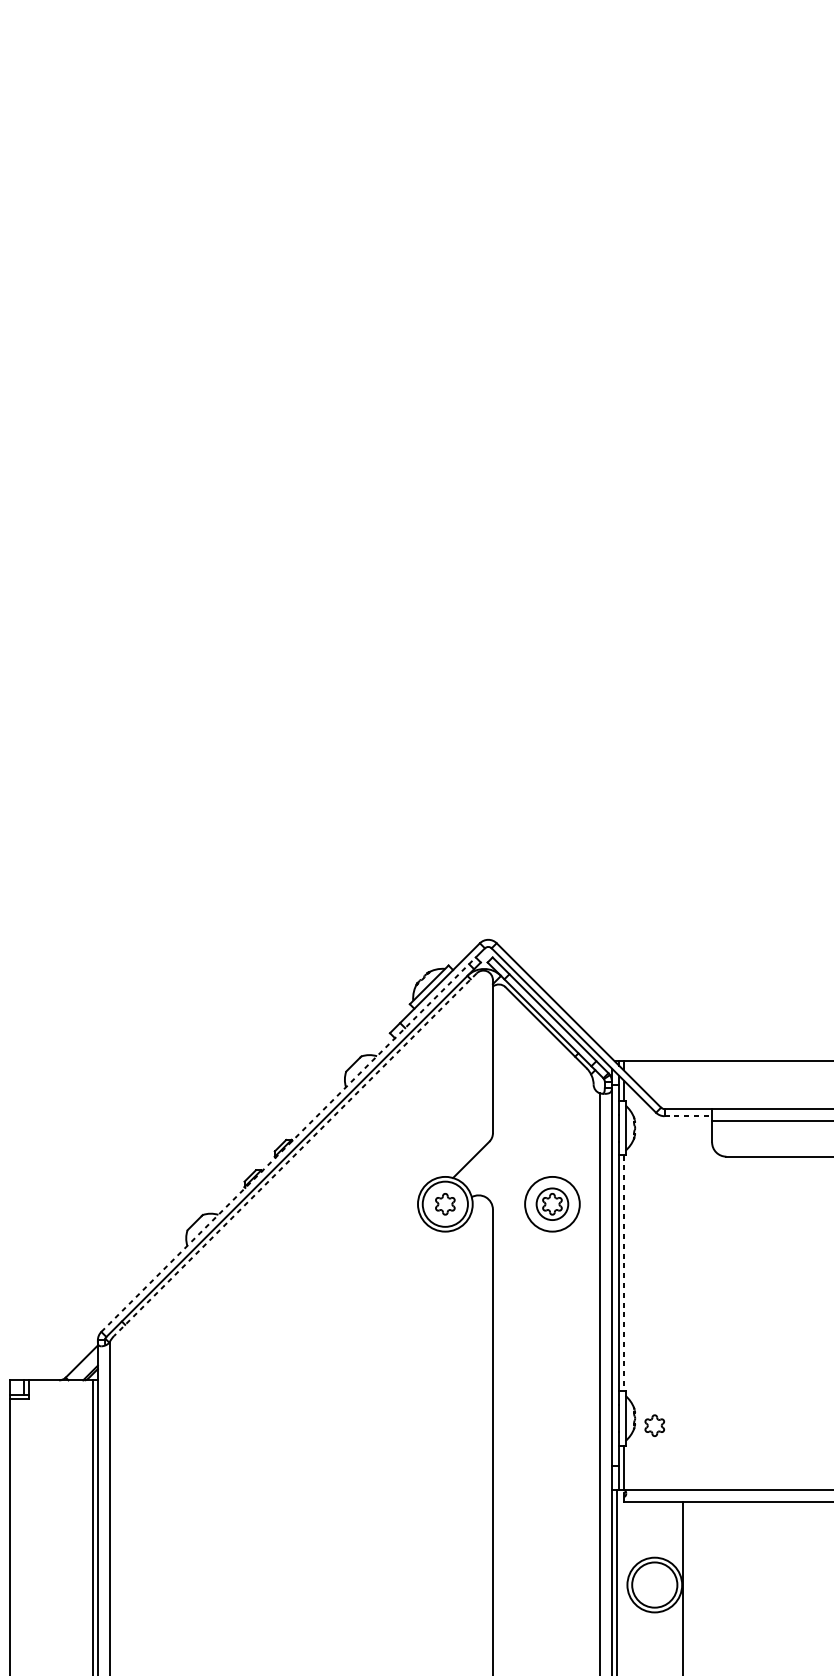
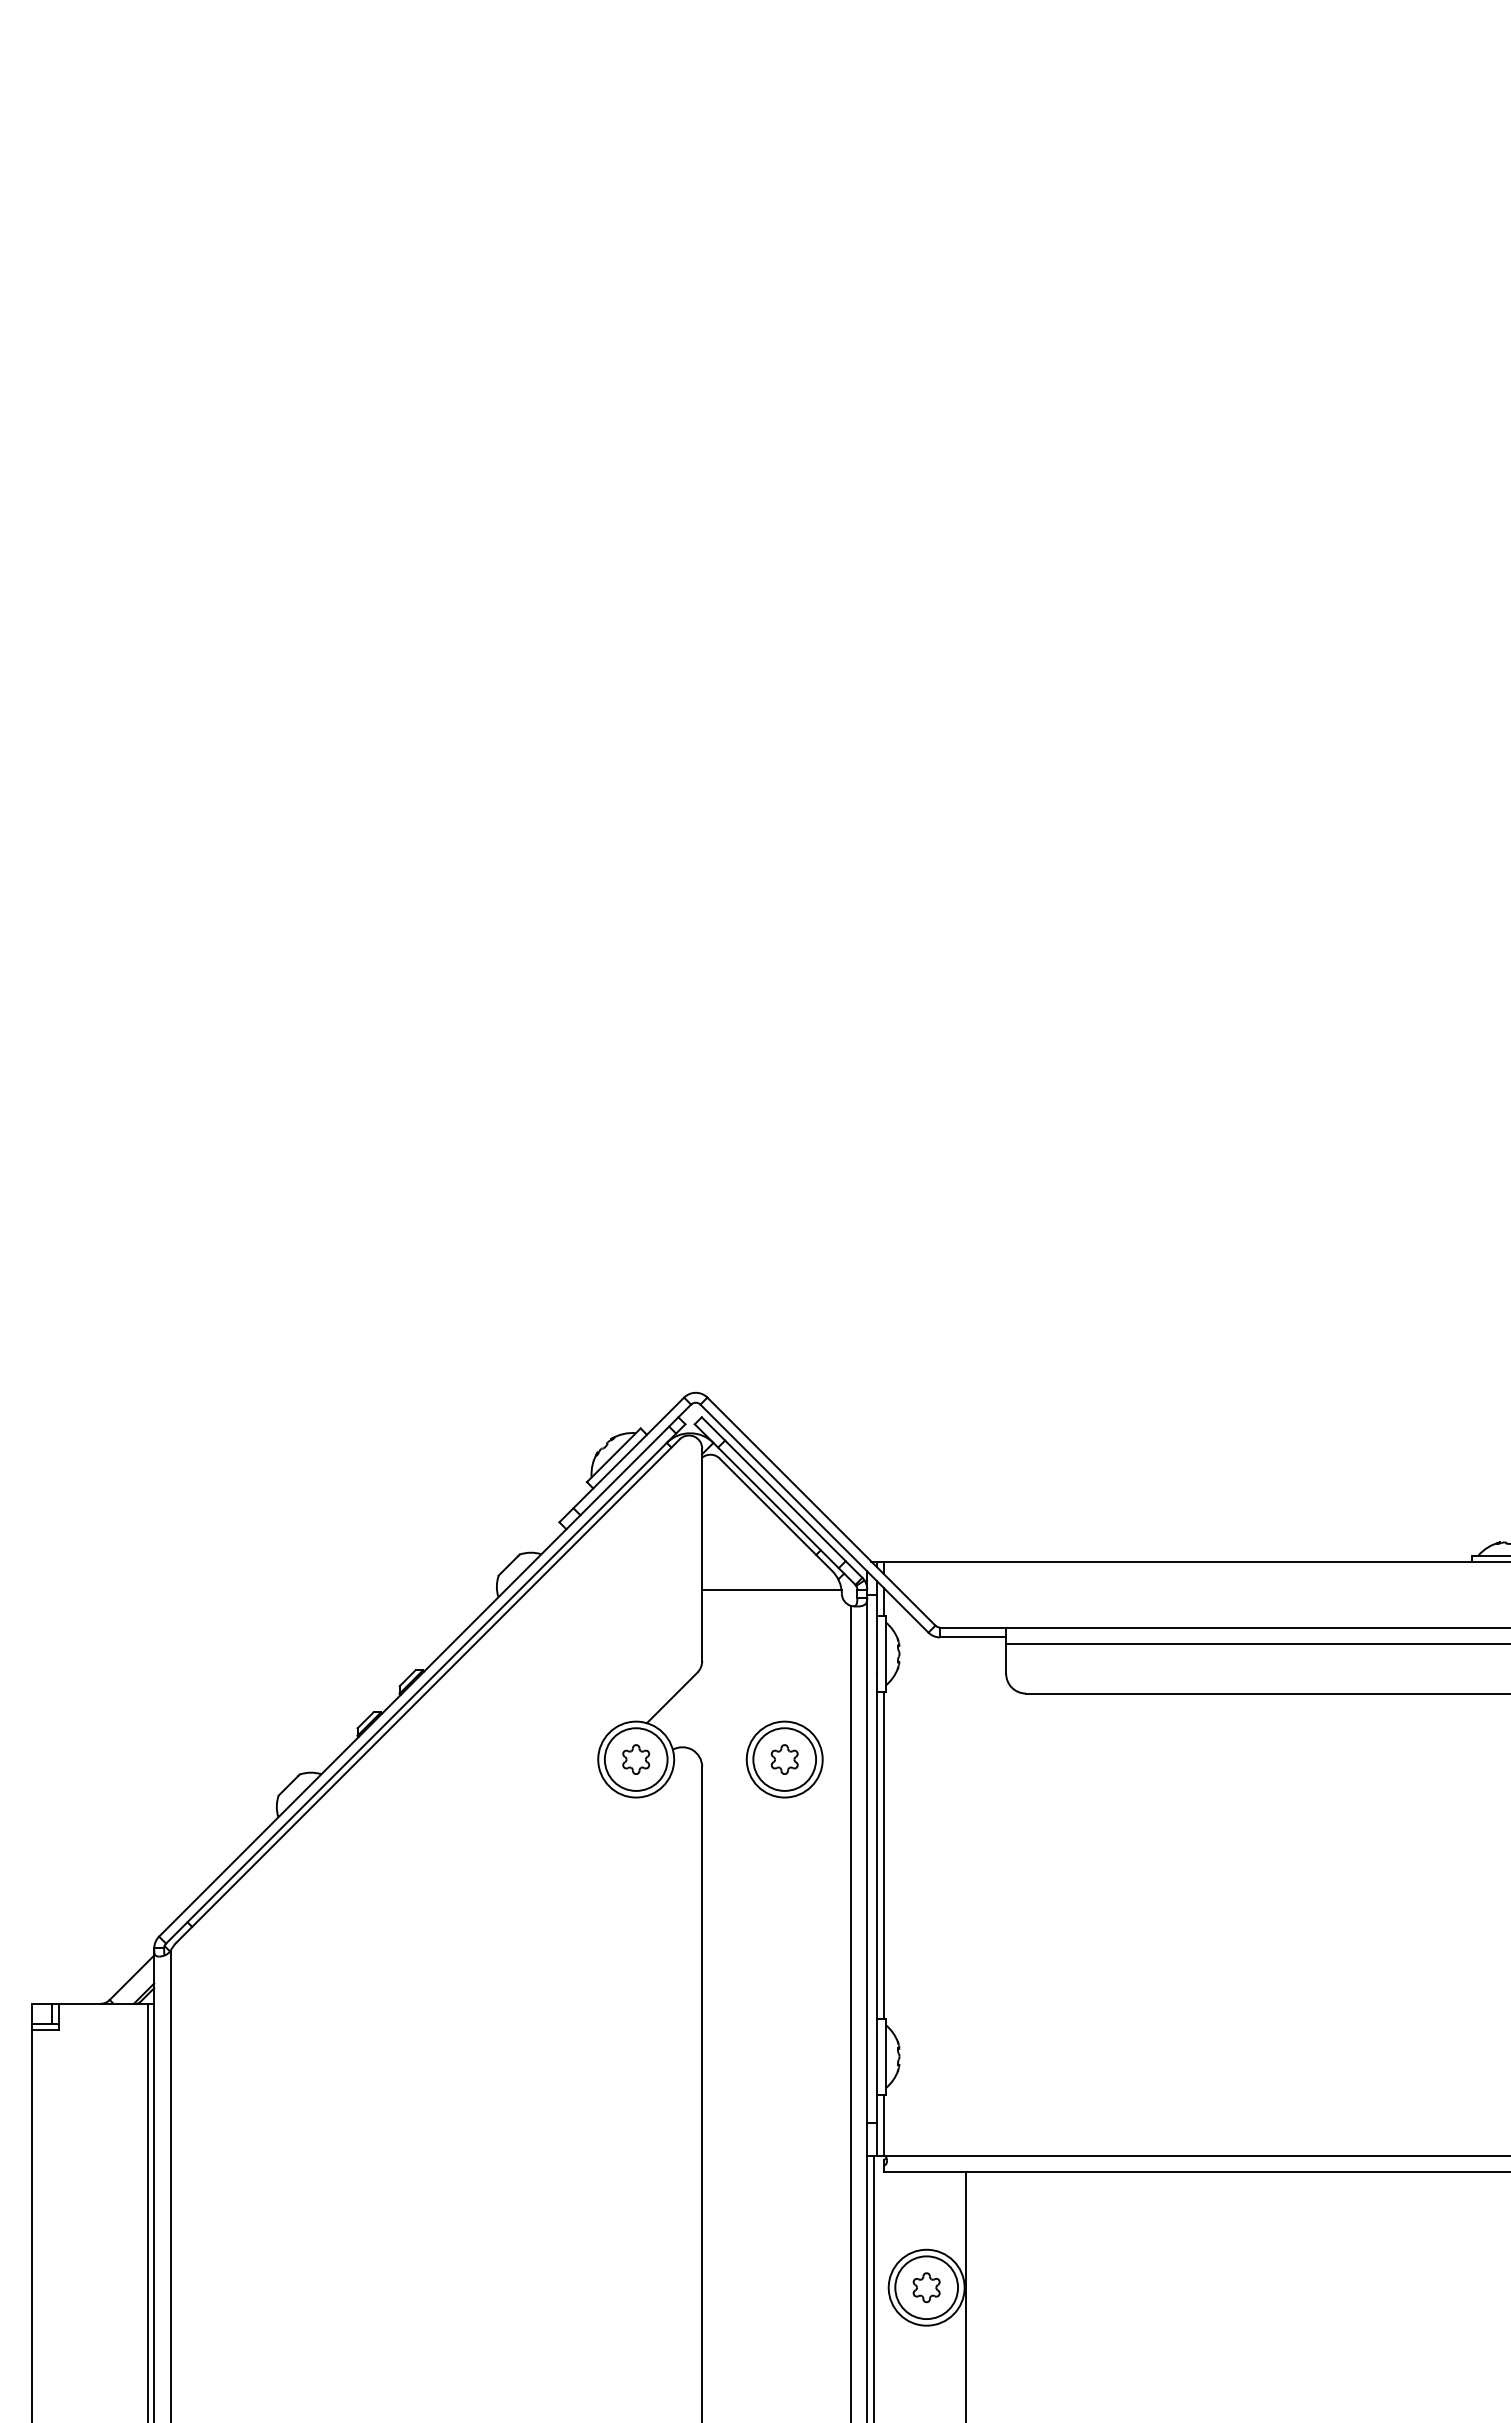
line: (542, 1081) -> (771, 1589), added
line: (688, 1116) -> (973, 1637), dashed -> solid
line: (289, 1144) -> (419, 1676), dashed -> solid
line: (295, 1154) -> (428, 1690), dashed -> solid
circle: (552, 1204) -> (784, 1759), size x1.43
line: (623, 1273) -> (883, 1855), dashed -> solid
part: (654, 1425) -> (926, 2287), moved

